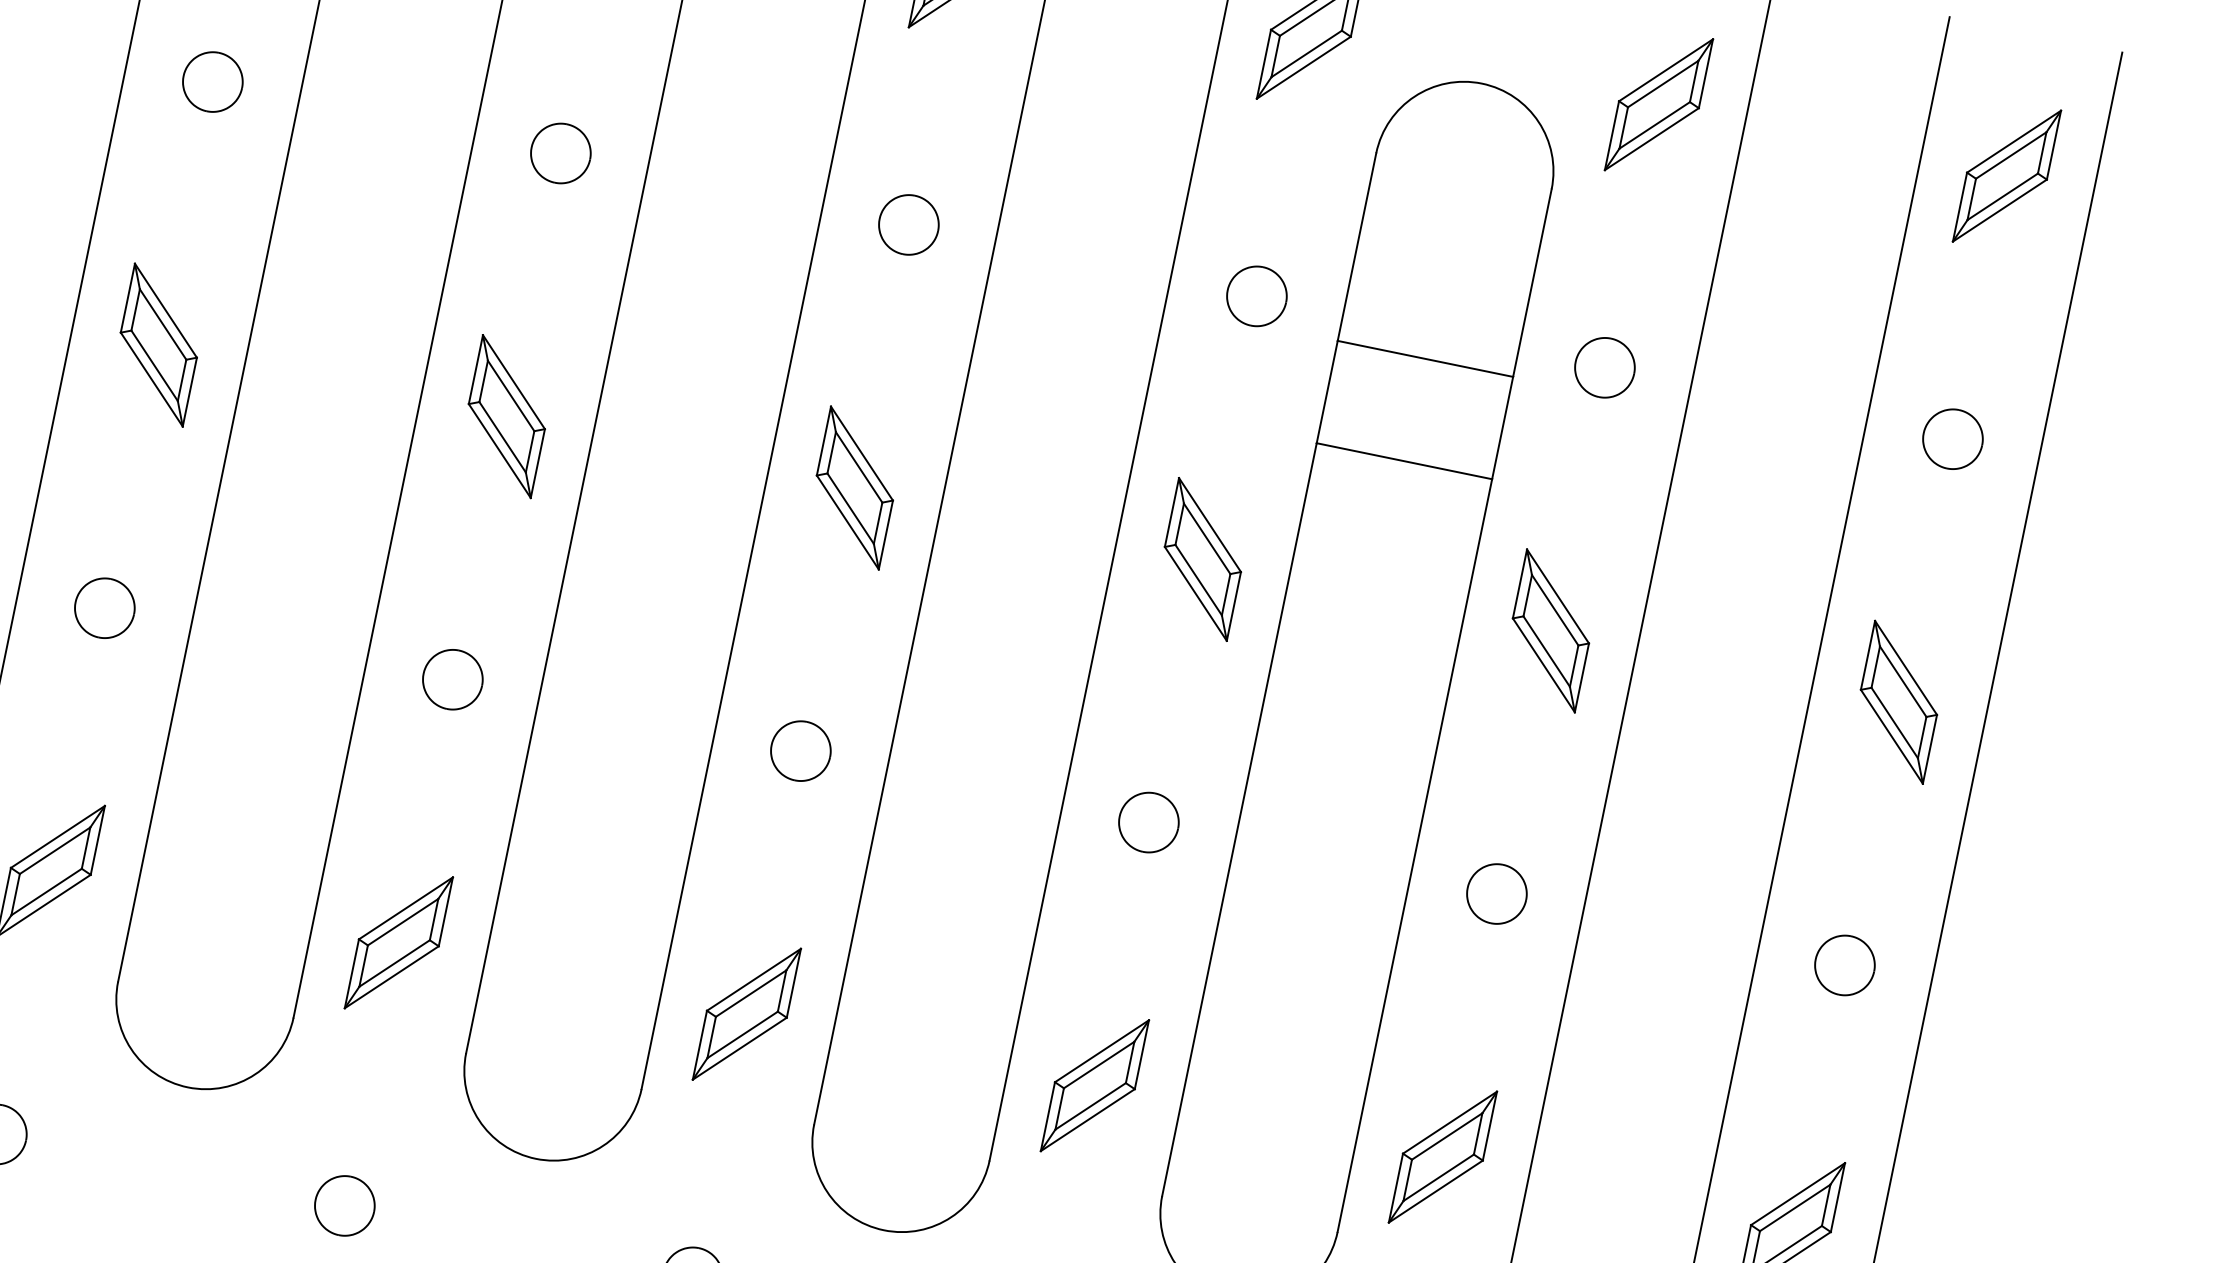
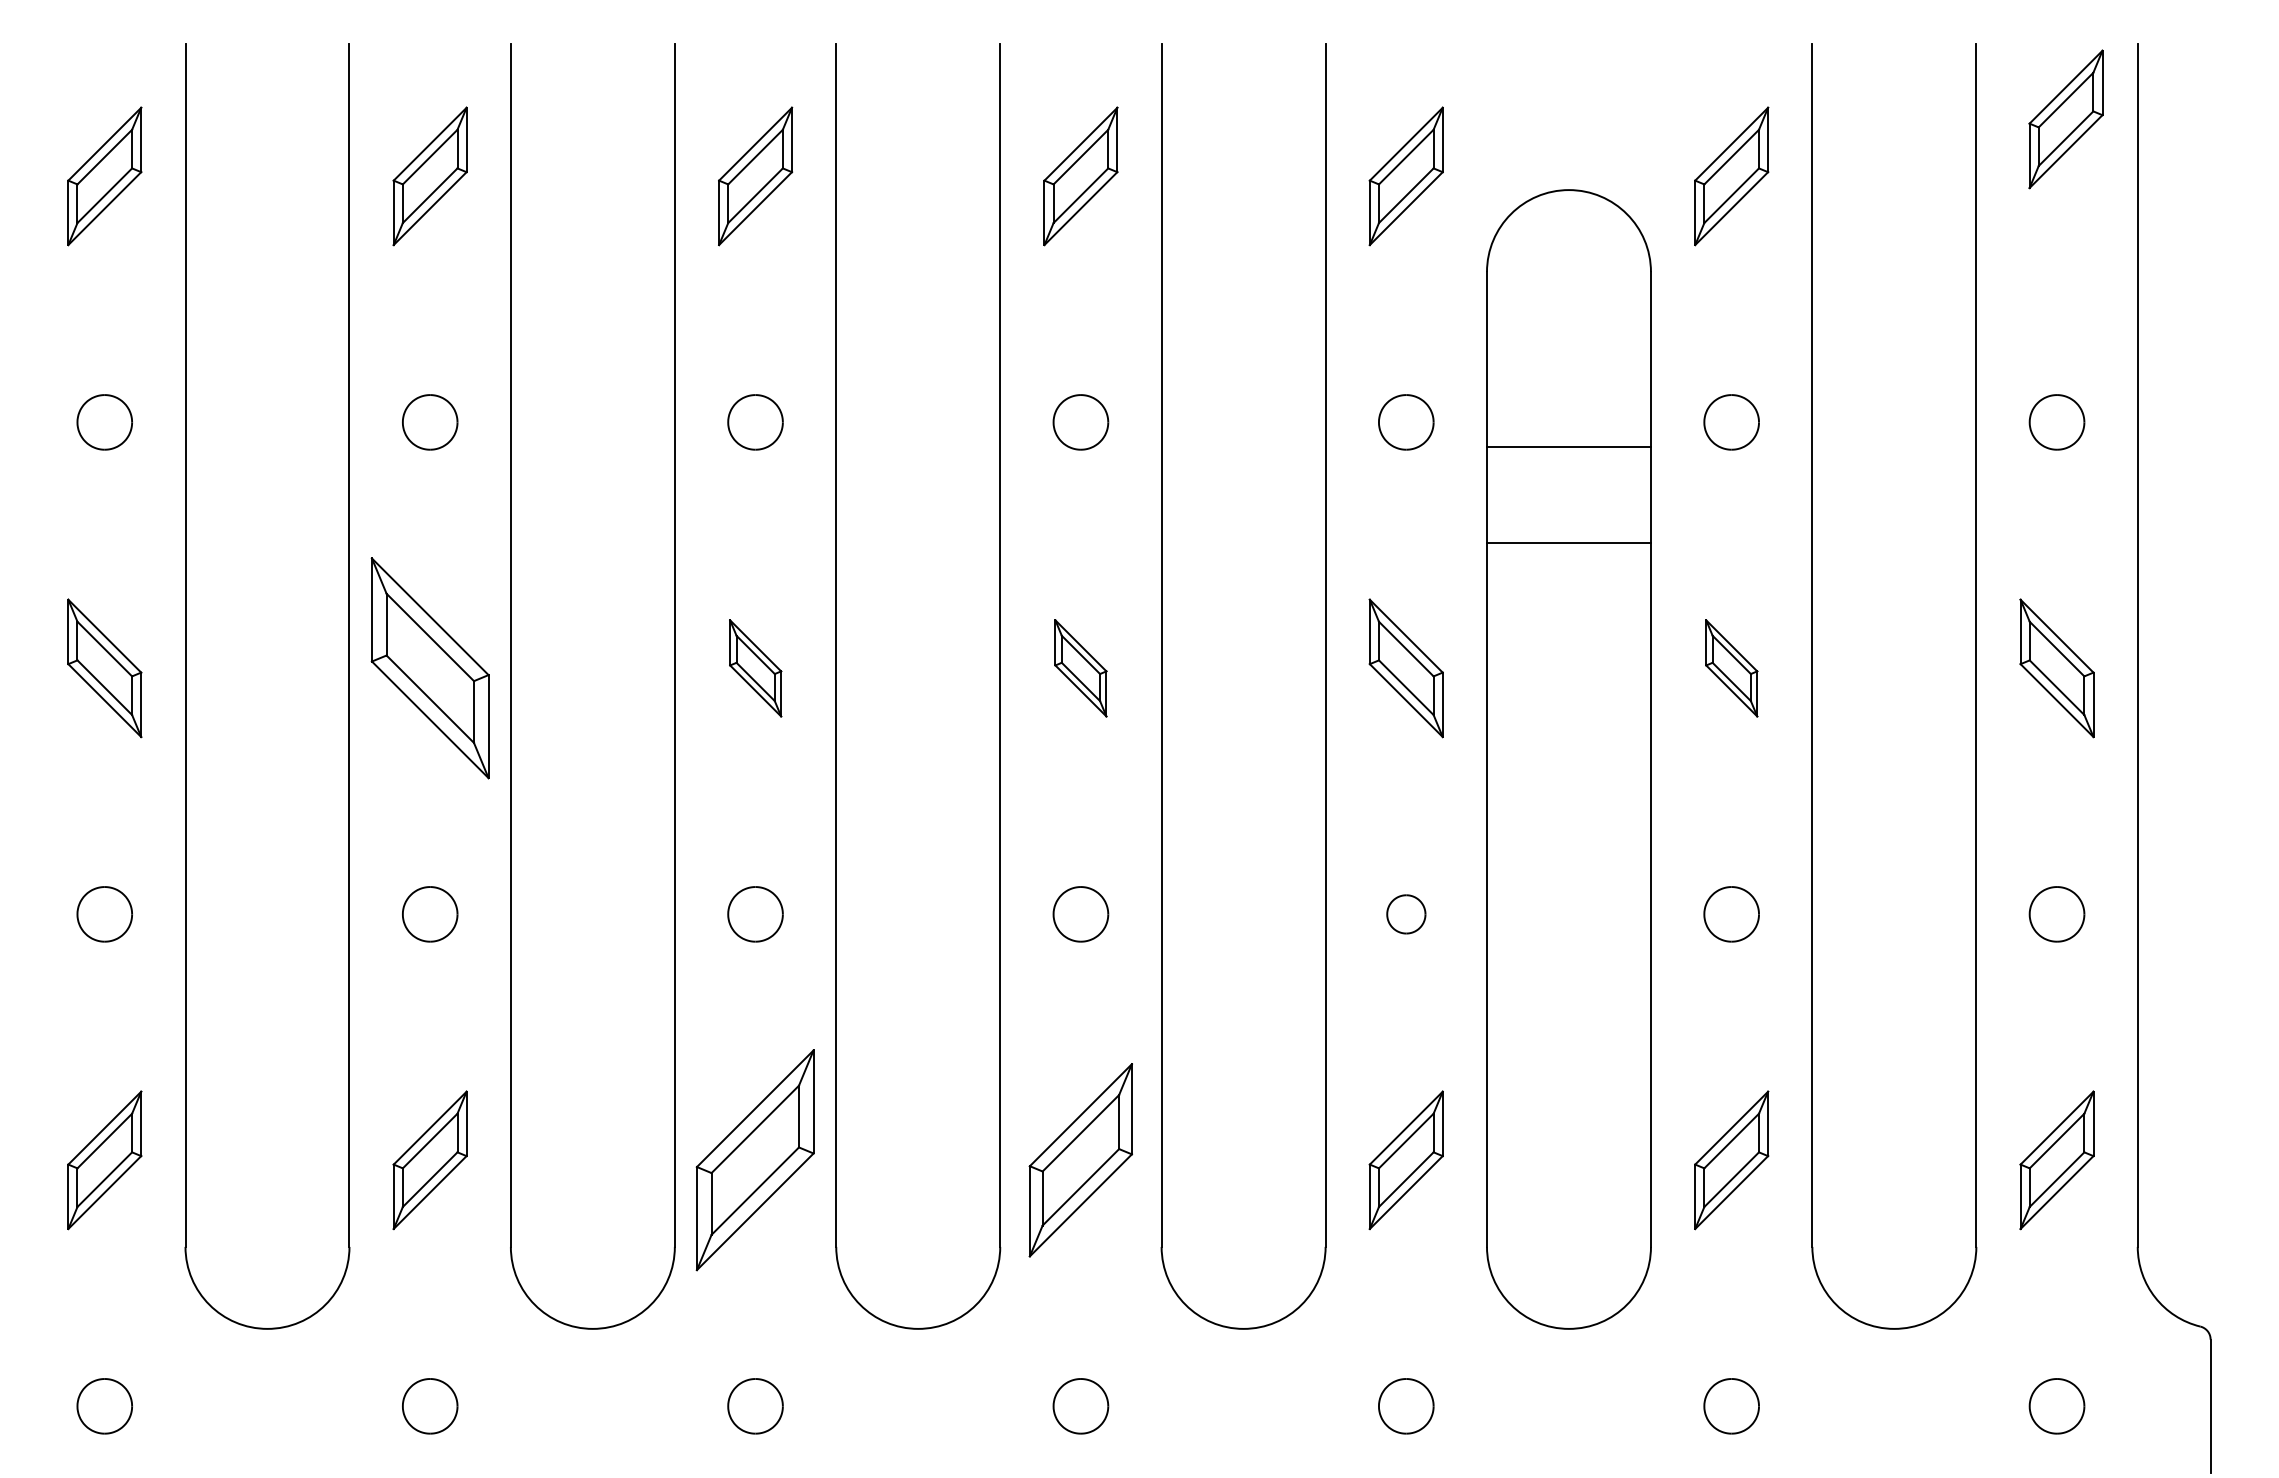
part: (2006, 176) -> (2065, 119), moved
part: (158, 345) -> (429, 668), size x1.6
part: (506, 416) -> (755, 668), size x0.7
part: (854, 488) -> (1080, 668), size x0.7
part: (1550, 631) -> (1731, 668), size x0.7
part: (1149, 822) -> (1406, 914), size x0.7
part: (398, 942) -> (755, 1160), size x1.6
part: (746, 1014) -> (1080, 1160), size x1.4

